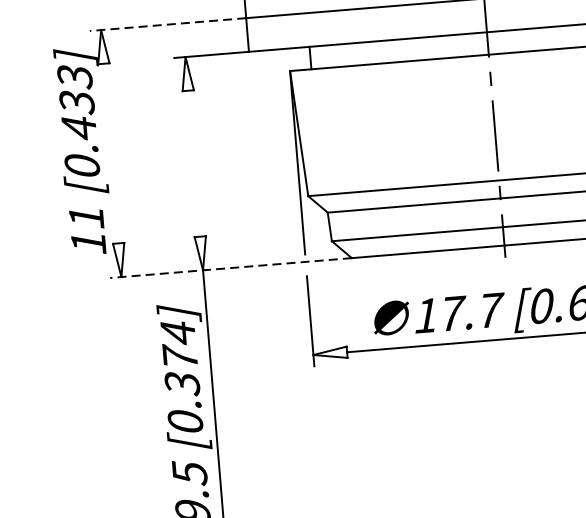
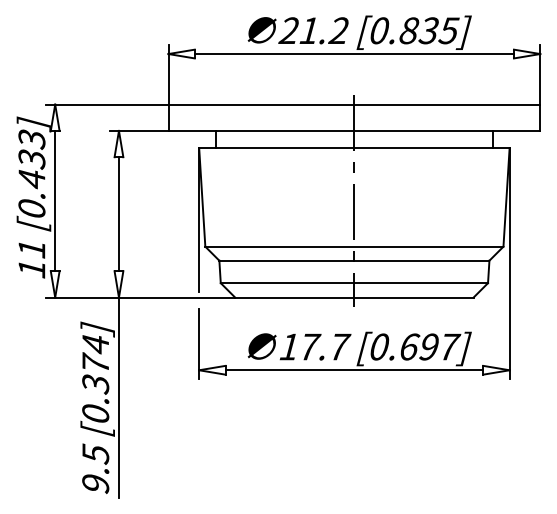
line: (166, 24) -> (106, 104), dashed -> solid
line: (111, 152) -> (55, 200), added
line: (193, 164) -> (118, 214), added
line: (230, 268) -> (140, 297), dashed -> solid

